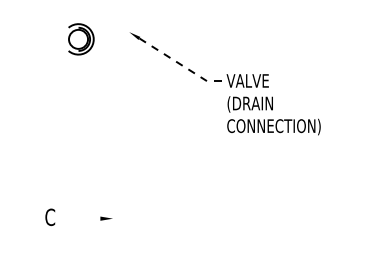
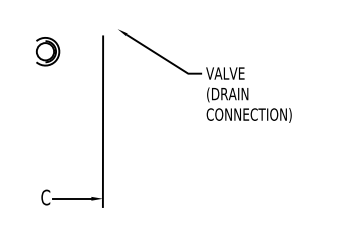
part: (81, 39) -> (48, 51), moved
line: (179, 64) -> (163, 58), dashed -> solid
line: (112, 133) -> (102, 121), added
line: (78, 218) -> (71, 198), added

